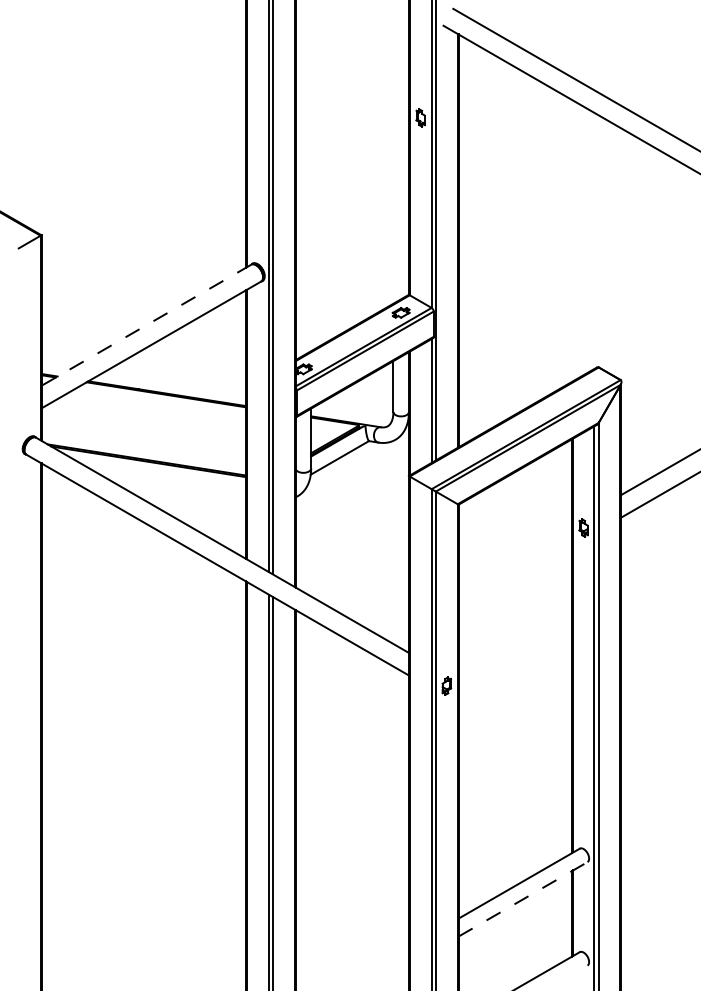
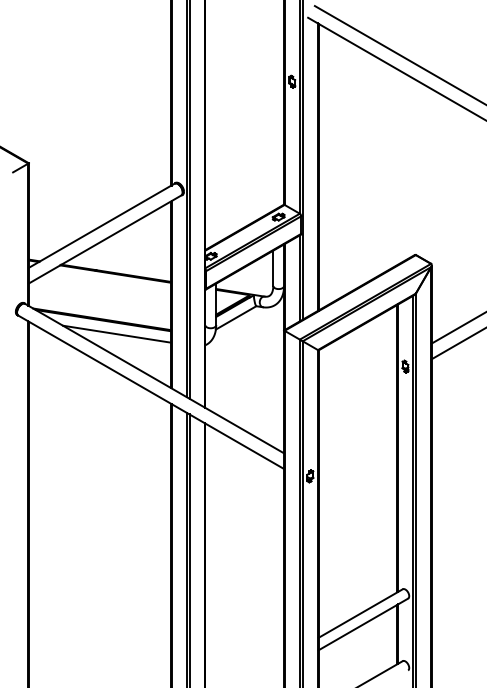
line: (146, 326) -> (101, 226), dashed -> solid
line: (167, 480) -> (116, 333), added
line: (523, 899) -> (363, 624), dashed -> solid

